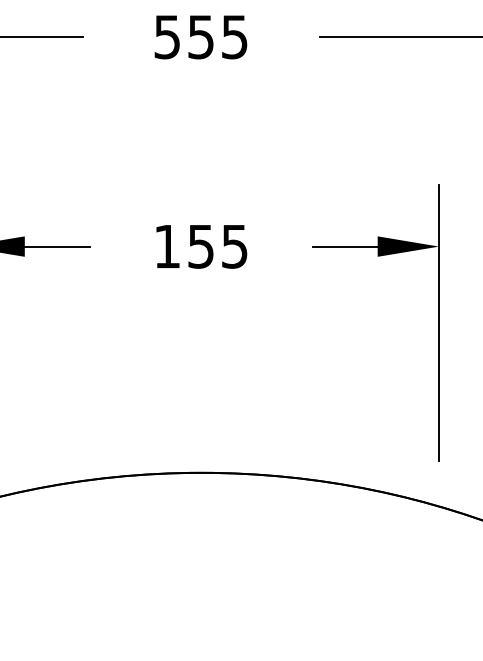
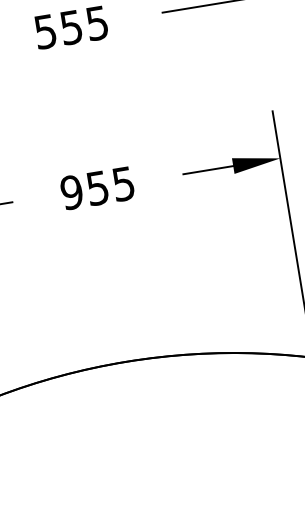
text: (167, 246) -> (71, 192), 155 -> 955

